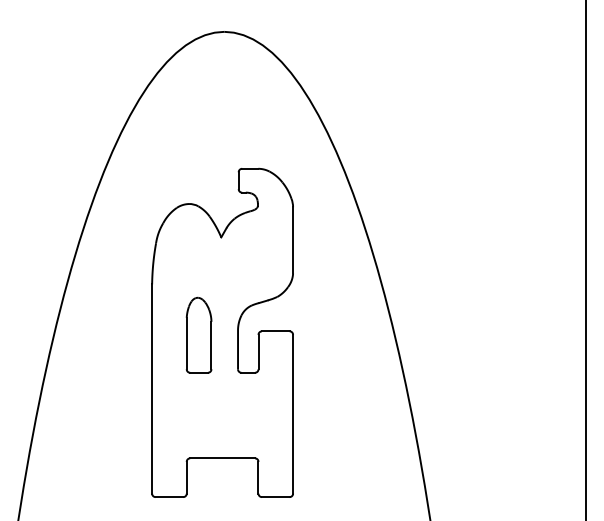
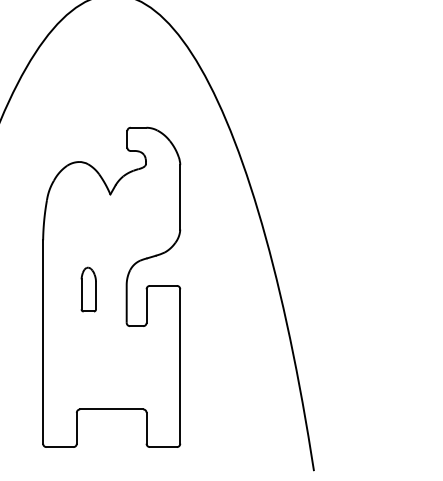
part: (198, 334) -> (88, 288), size x0.6

